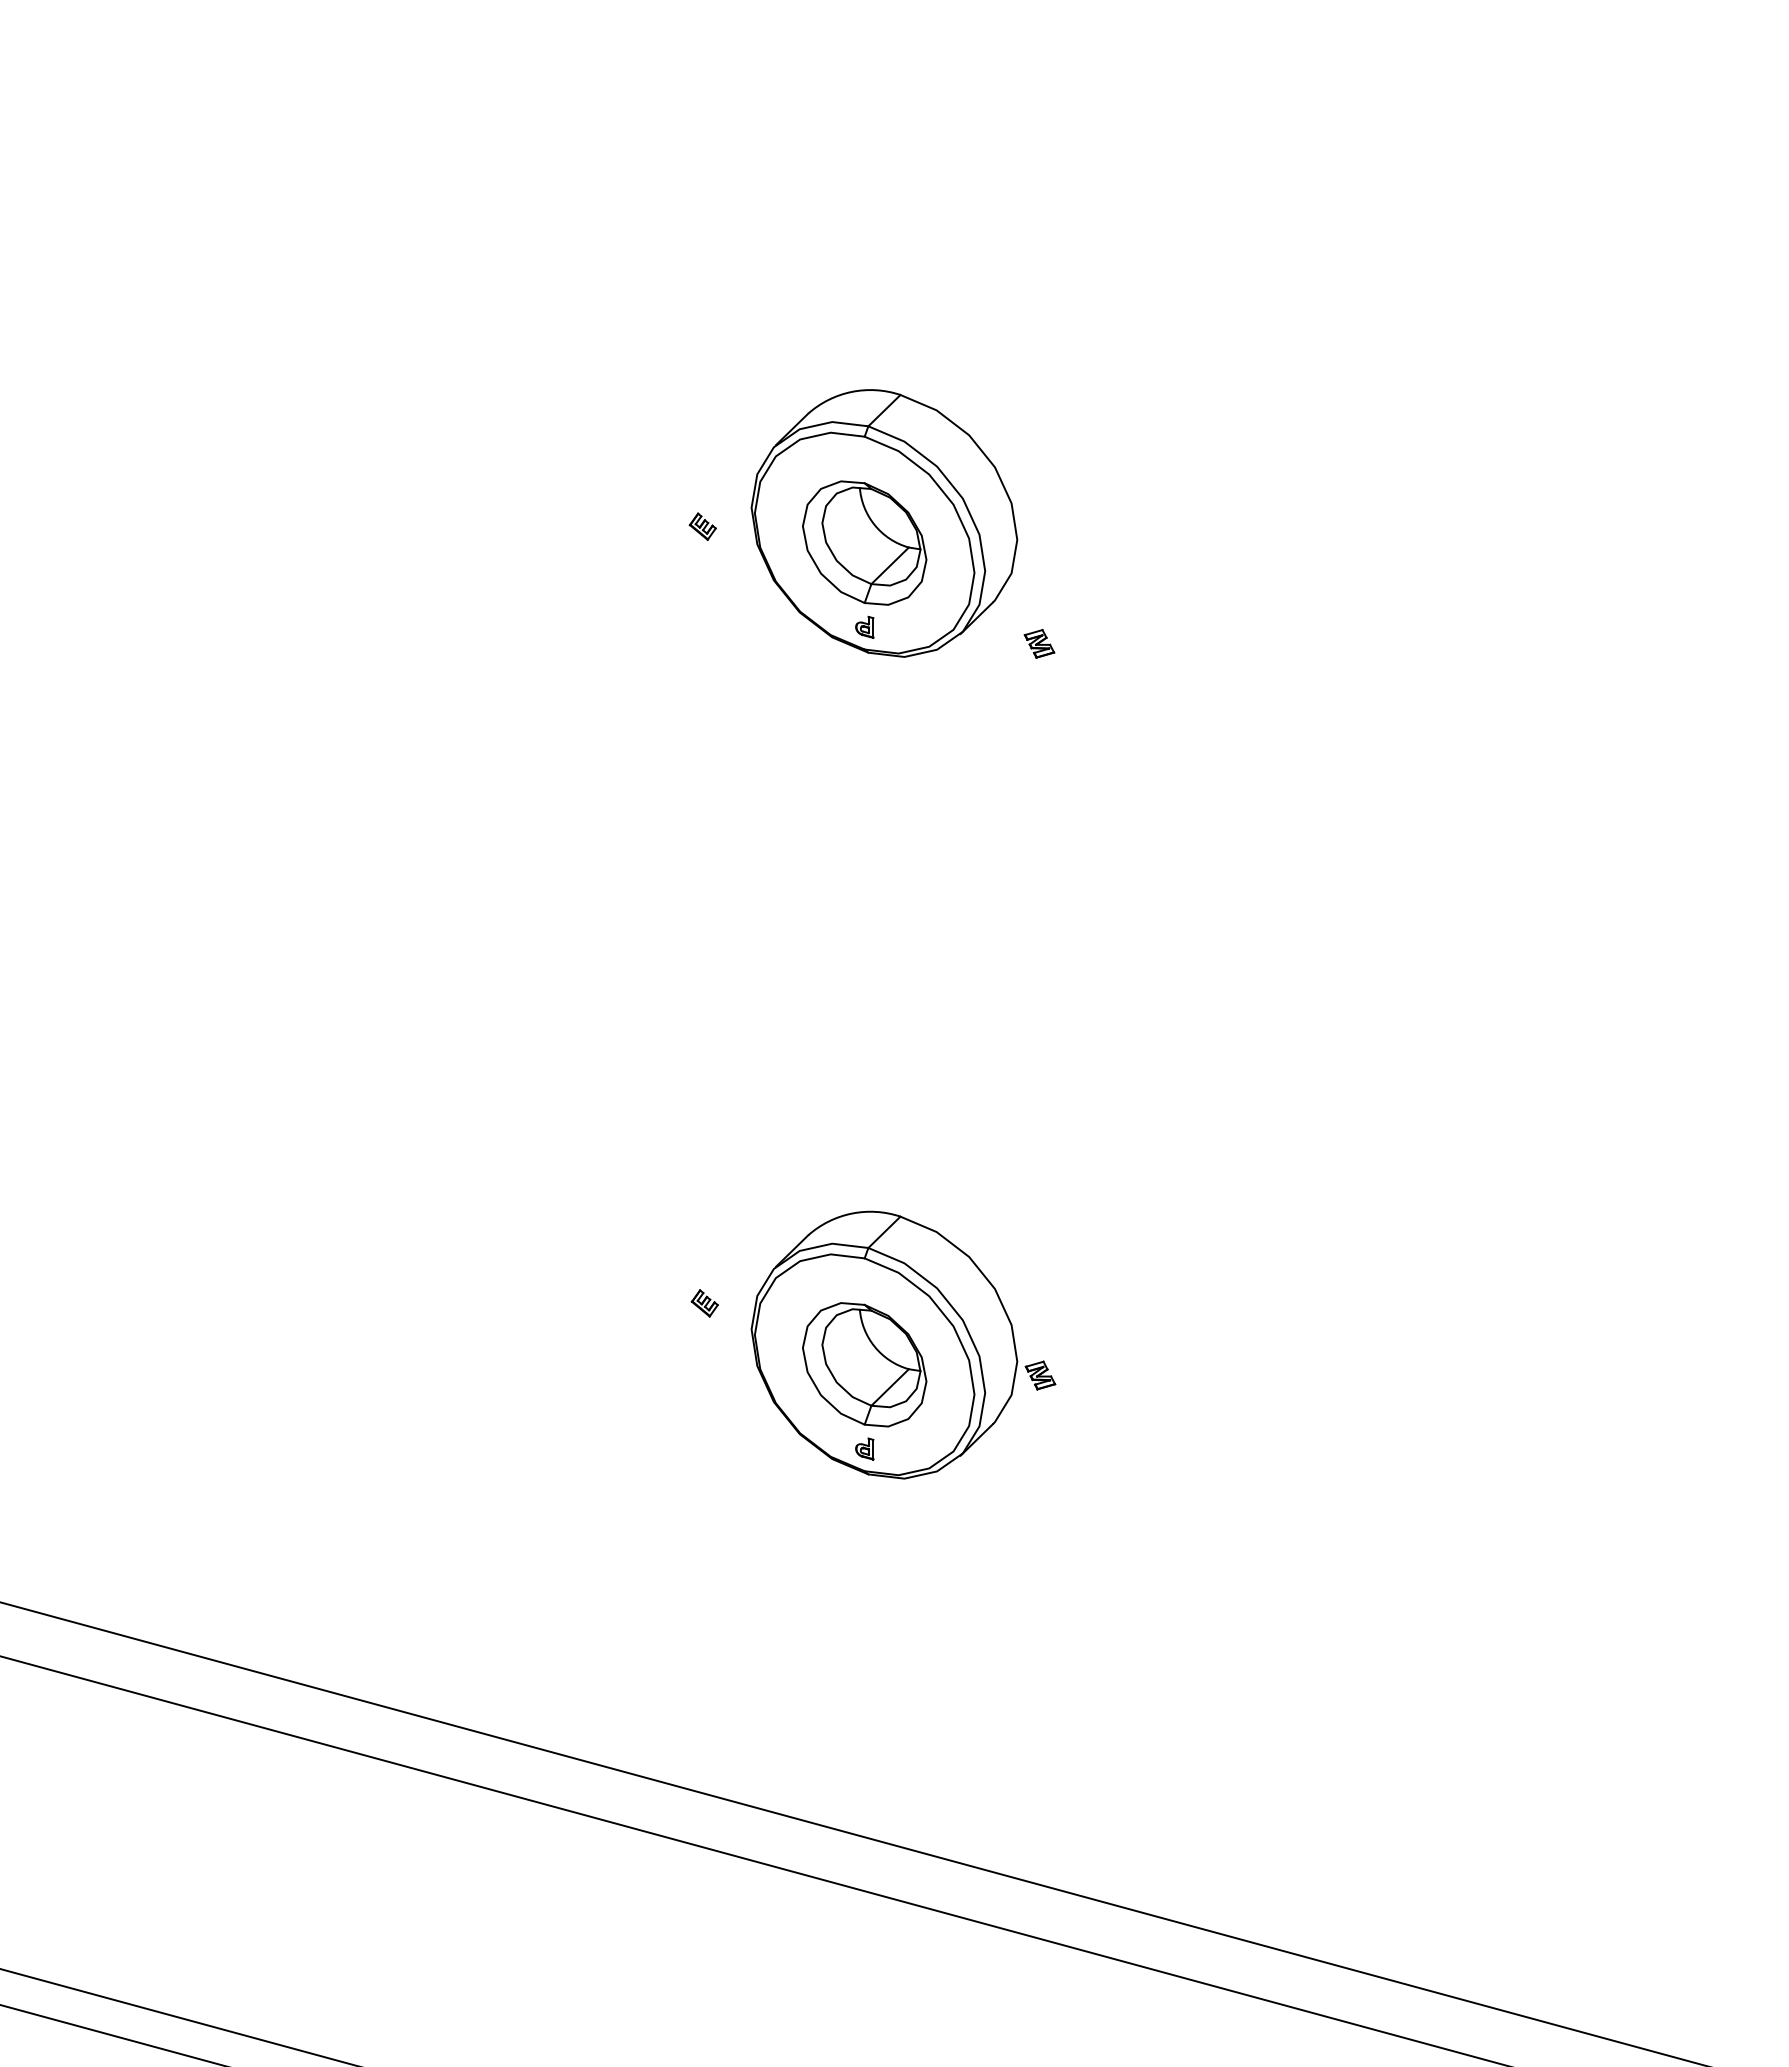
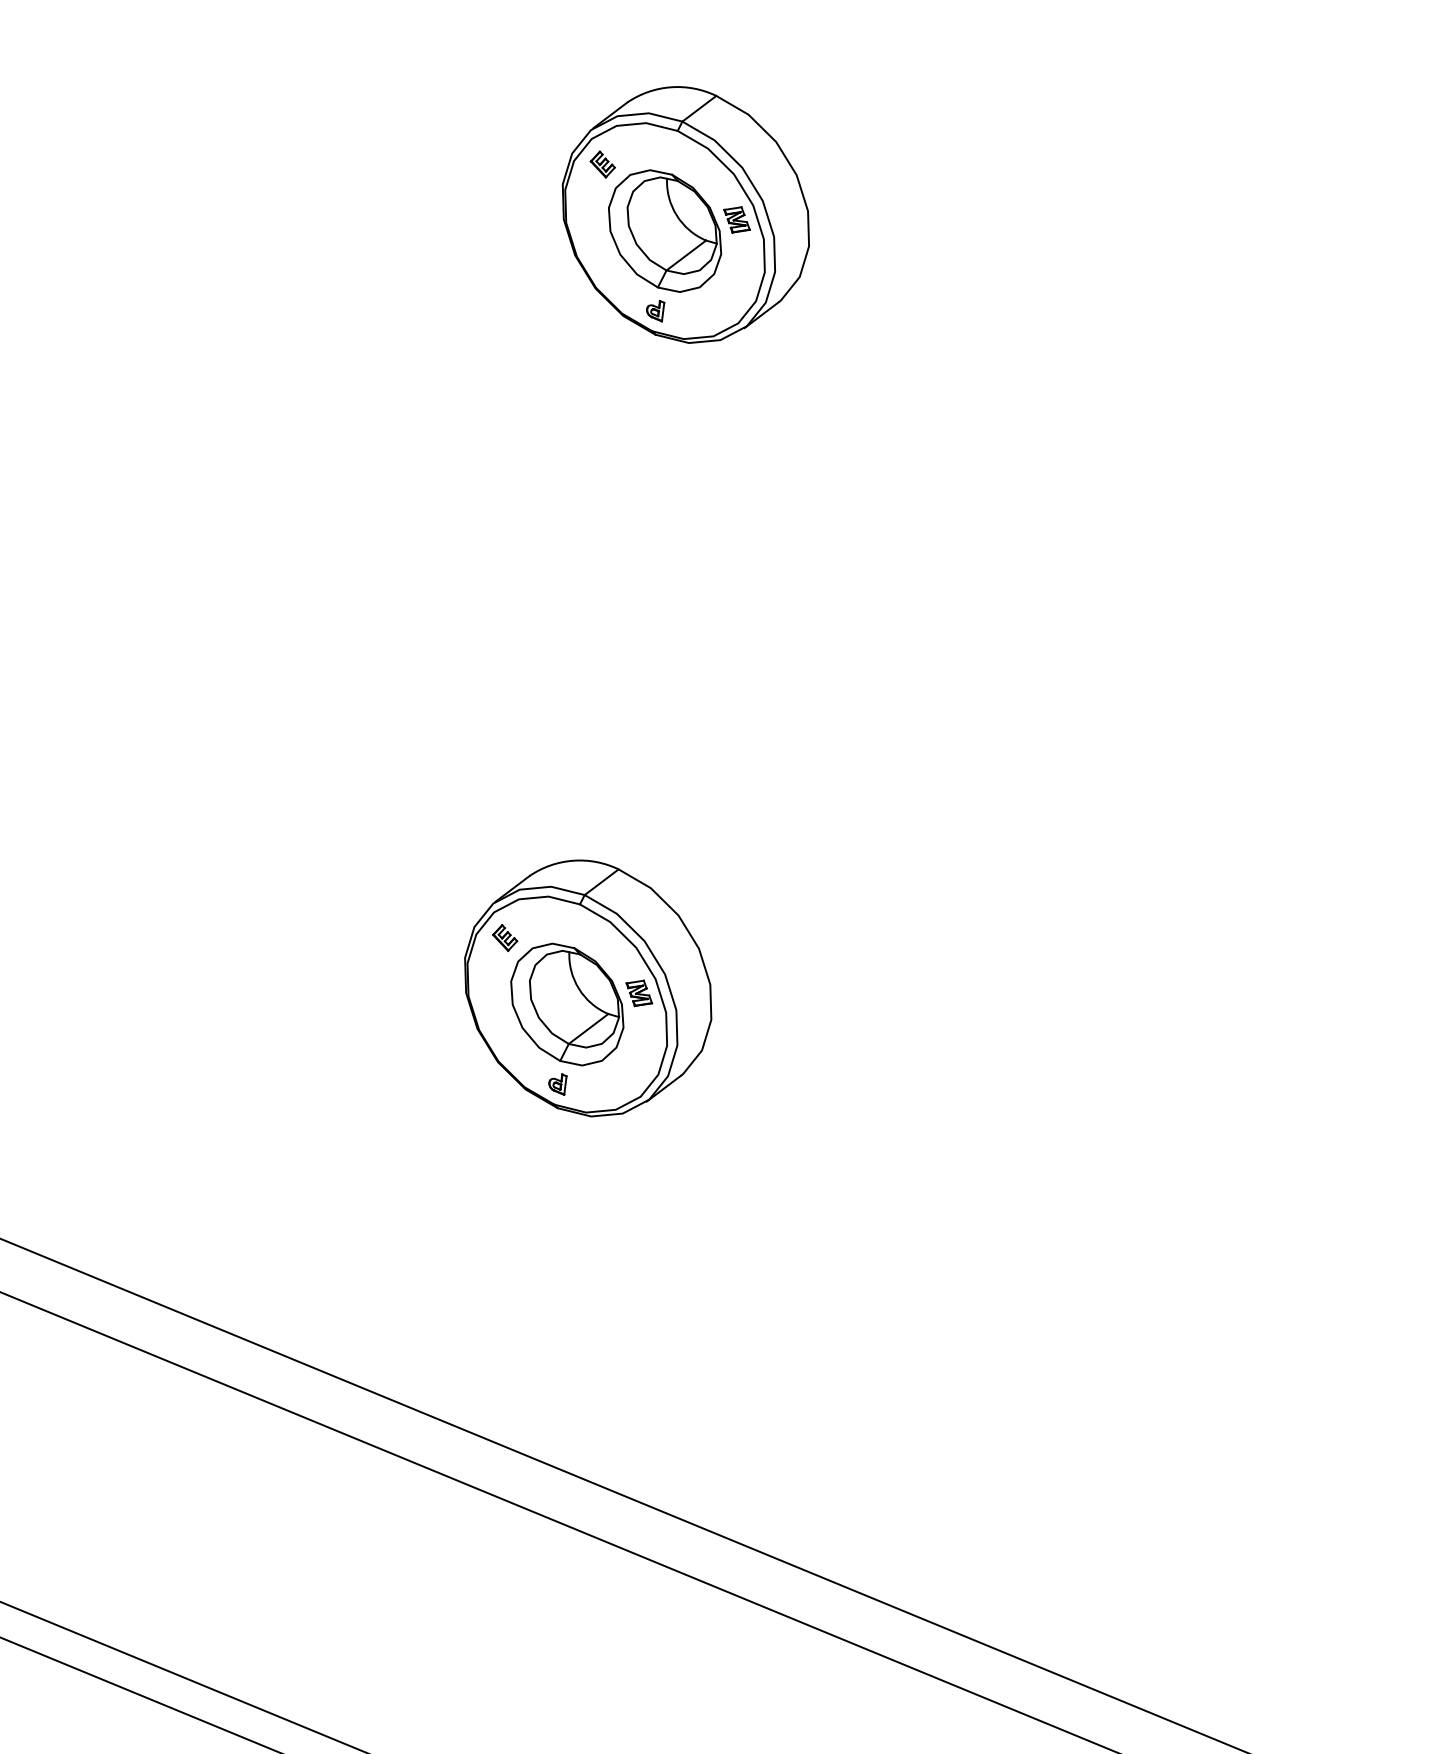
part: (702, 526) -> (602, 164), moved
part: (1039, 643) -> (737, 219), moved
part: (704, 1303) -> (504, 938), moved
part: (1040, 1375) -> (639, 993), moved

